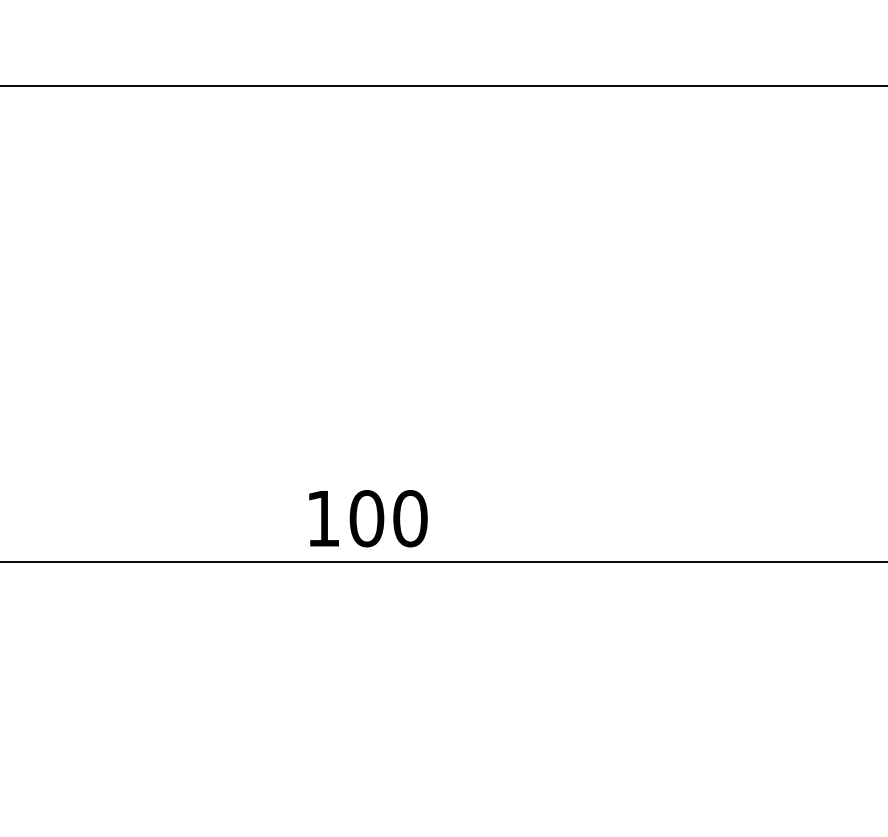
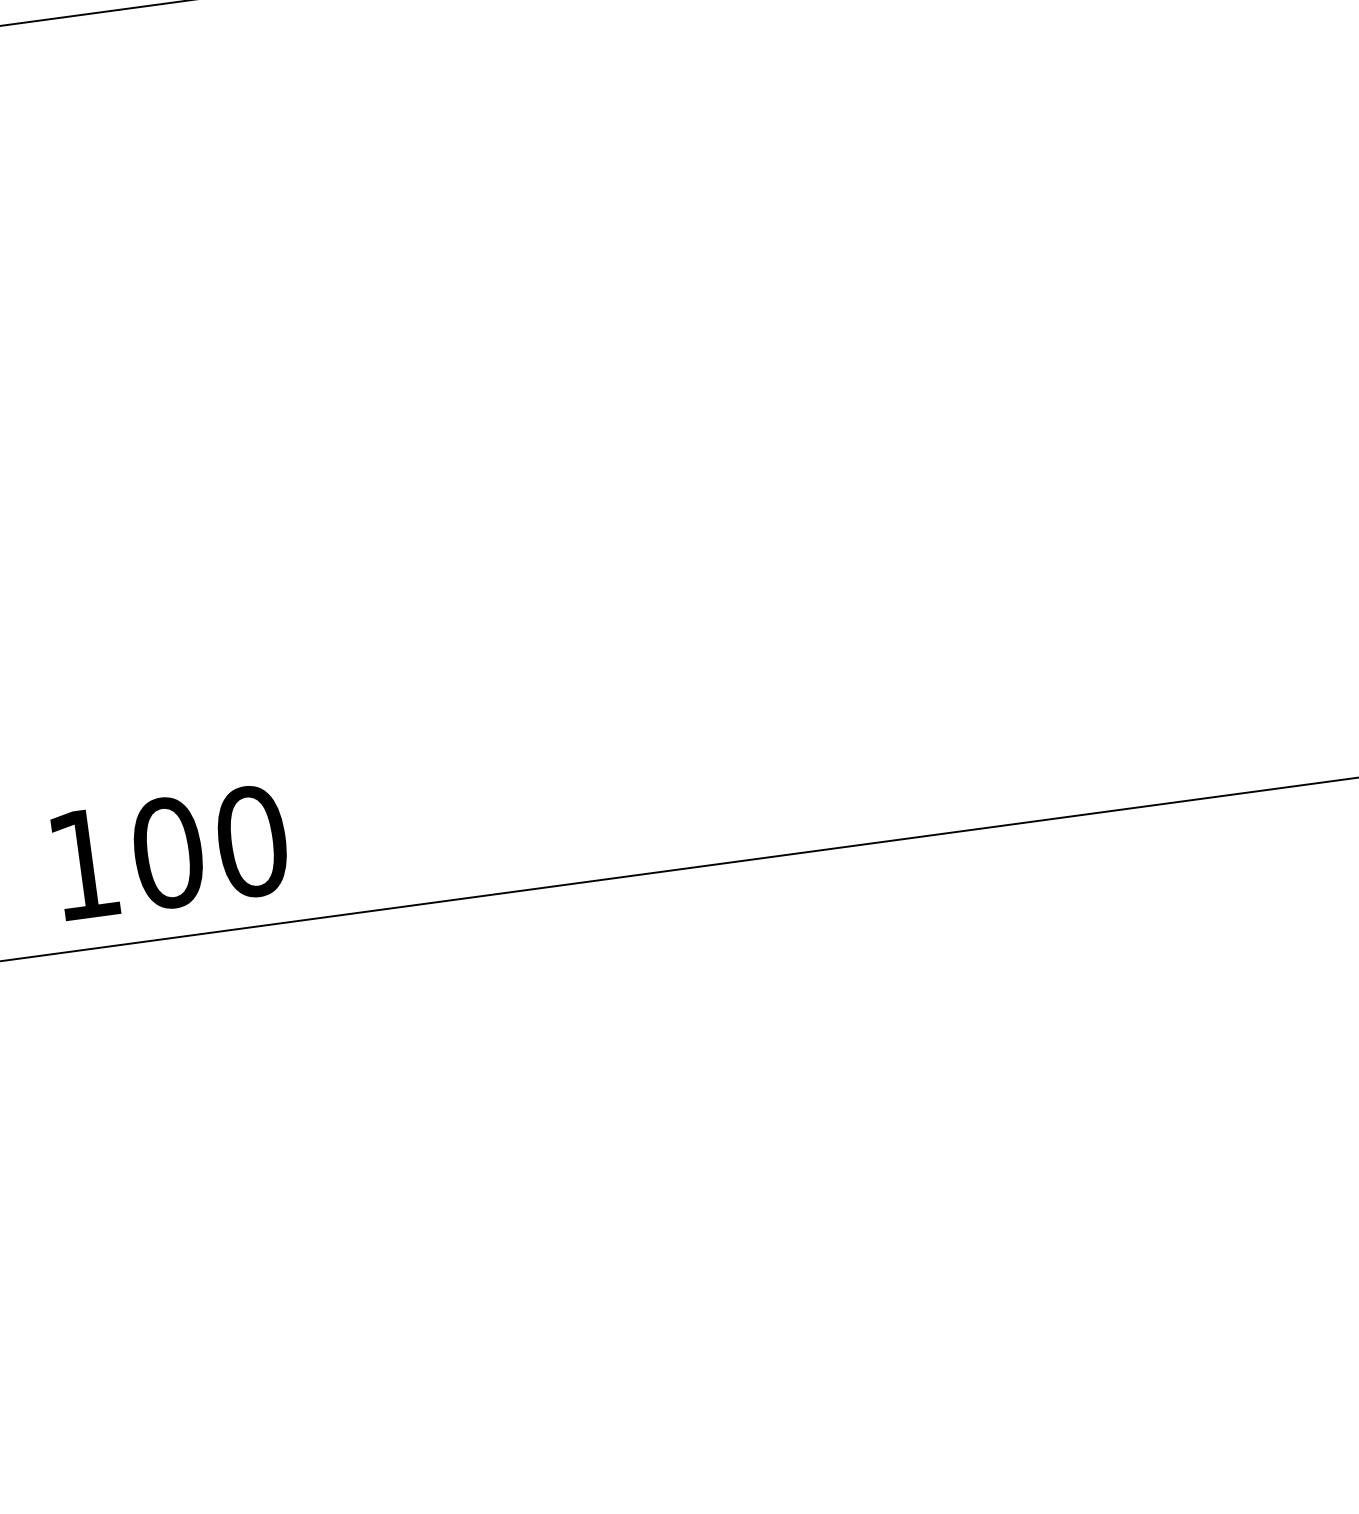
text: (368, 518) -> (171, 852), moved

